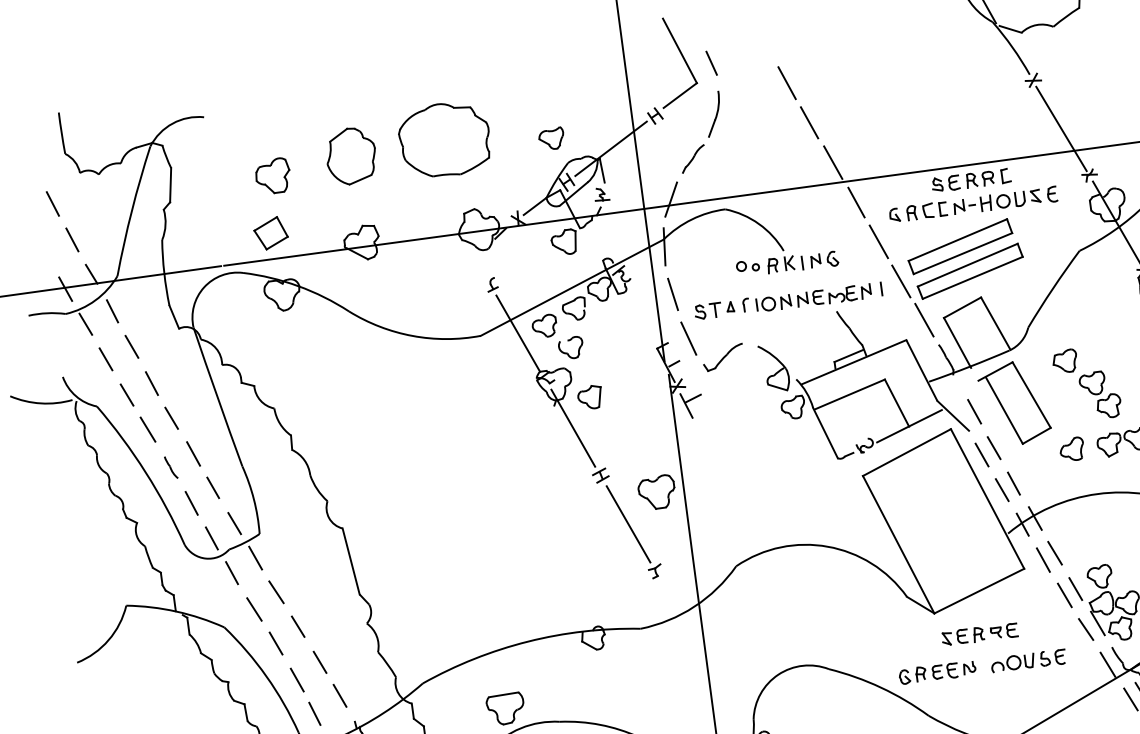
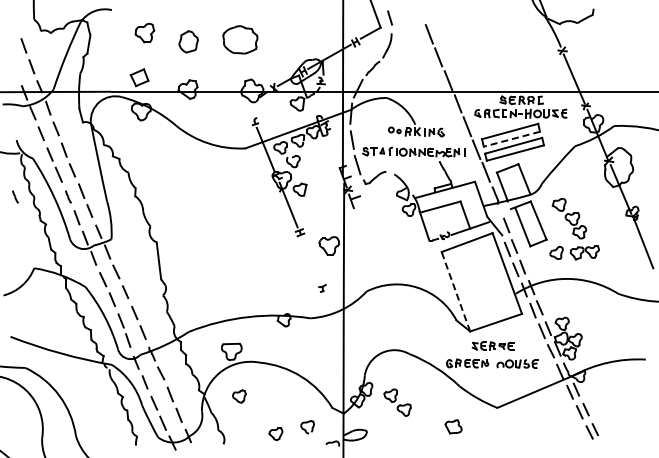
part: (550, 137) -> (297, 46), removed
part: (445, 139) -> (240, 39), size x0.7
part: (350, 155) -> (188, 41), size x0.7
part: (272, 175) -> (144, 32), moved
line: (962, 254) -> (511, 139), solid -> dashed
line: (74, 479) -> (15, 196), added
line: (628, 523) -> (311, 260), removed
line: (897, 544) -> (455, 291), solid -> dashed

